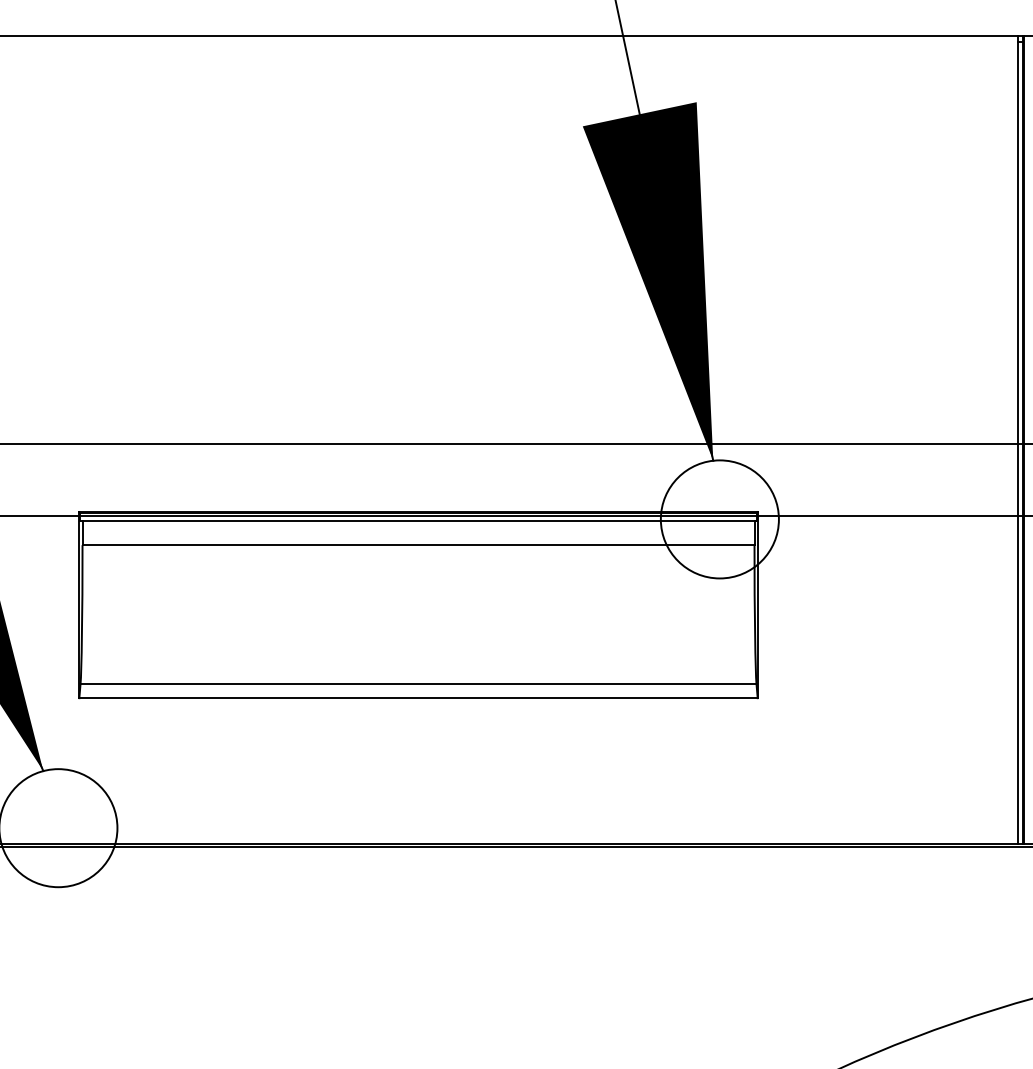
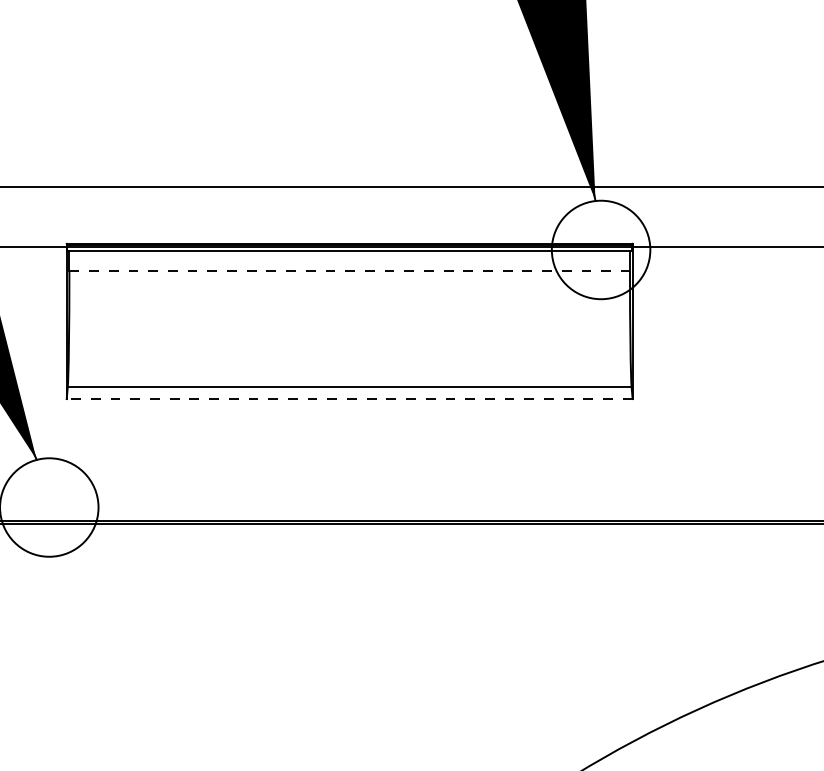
line: (418, 545) -> (349, 271), solid -> dashed
line: (418, 698) -> (349, 399), solid -> dashed

